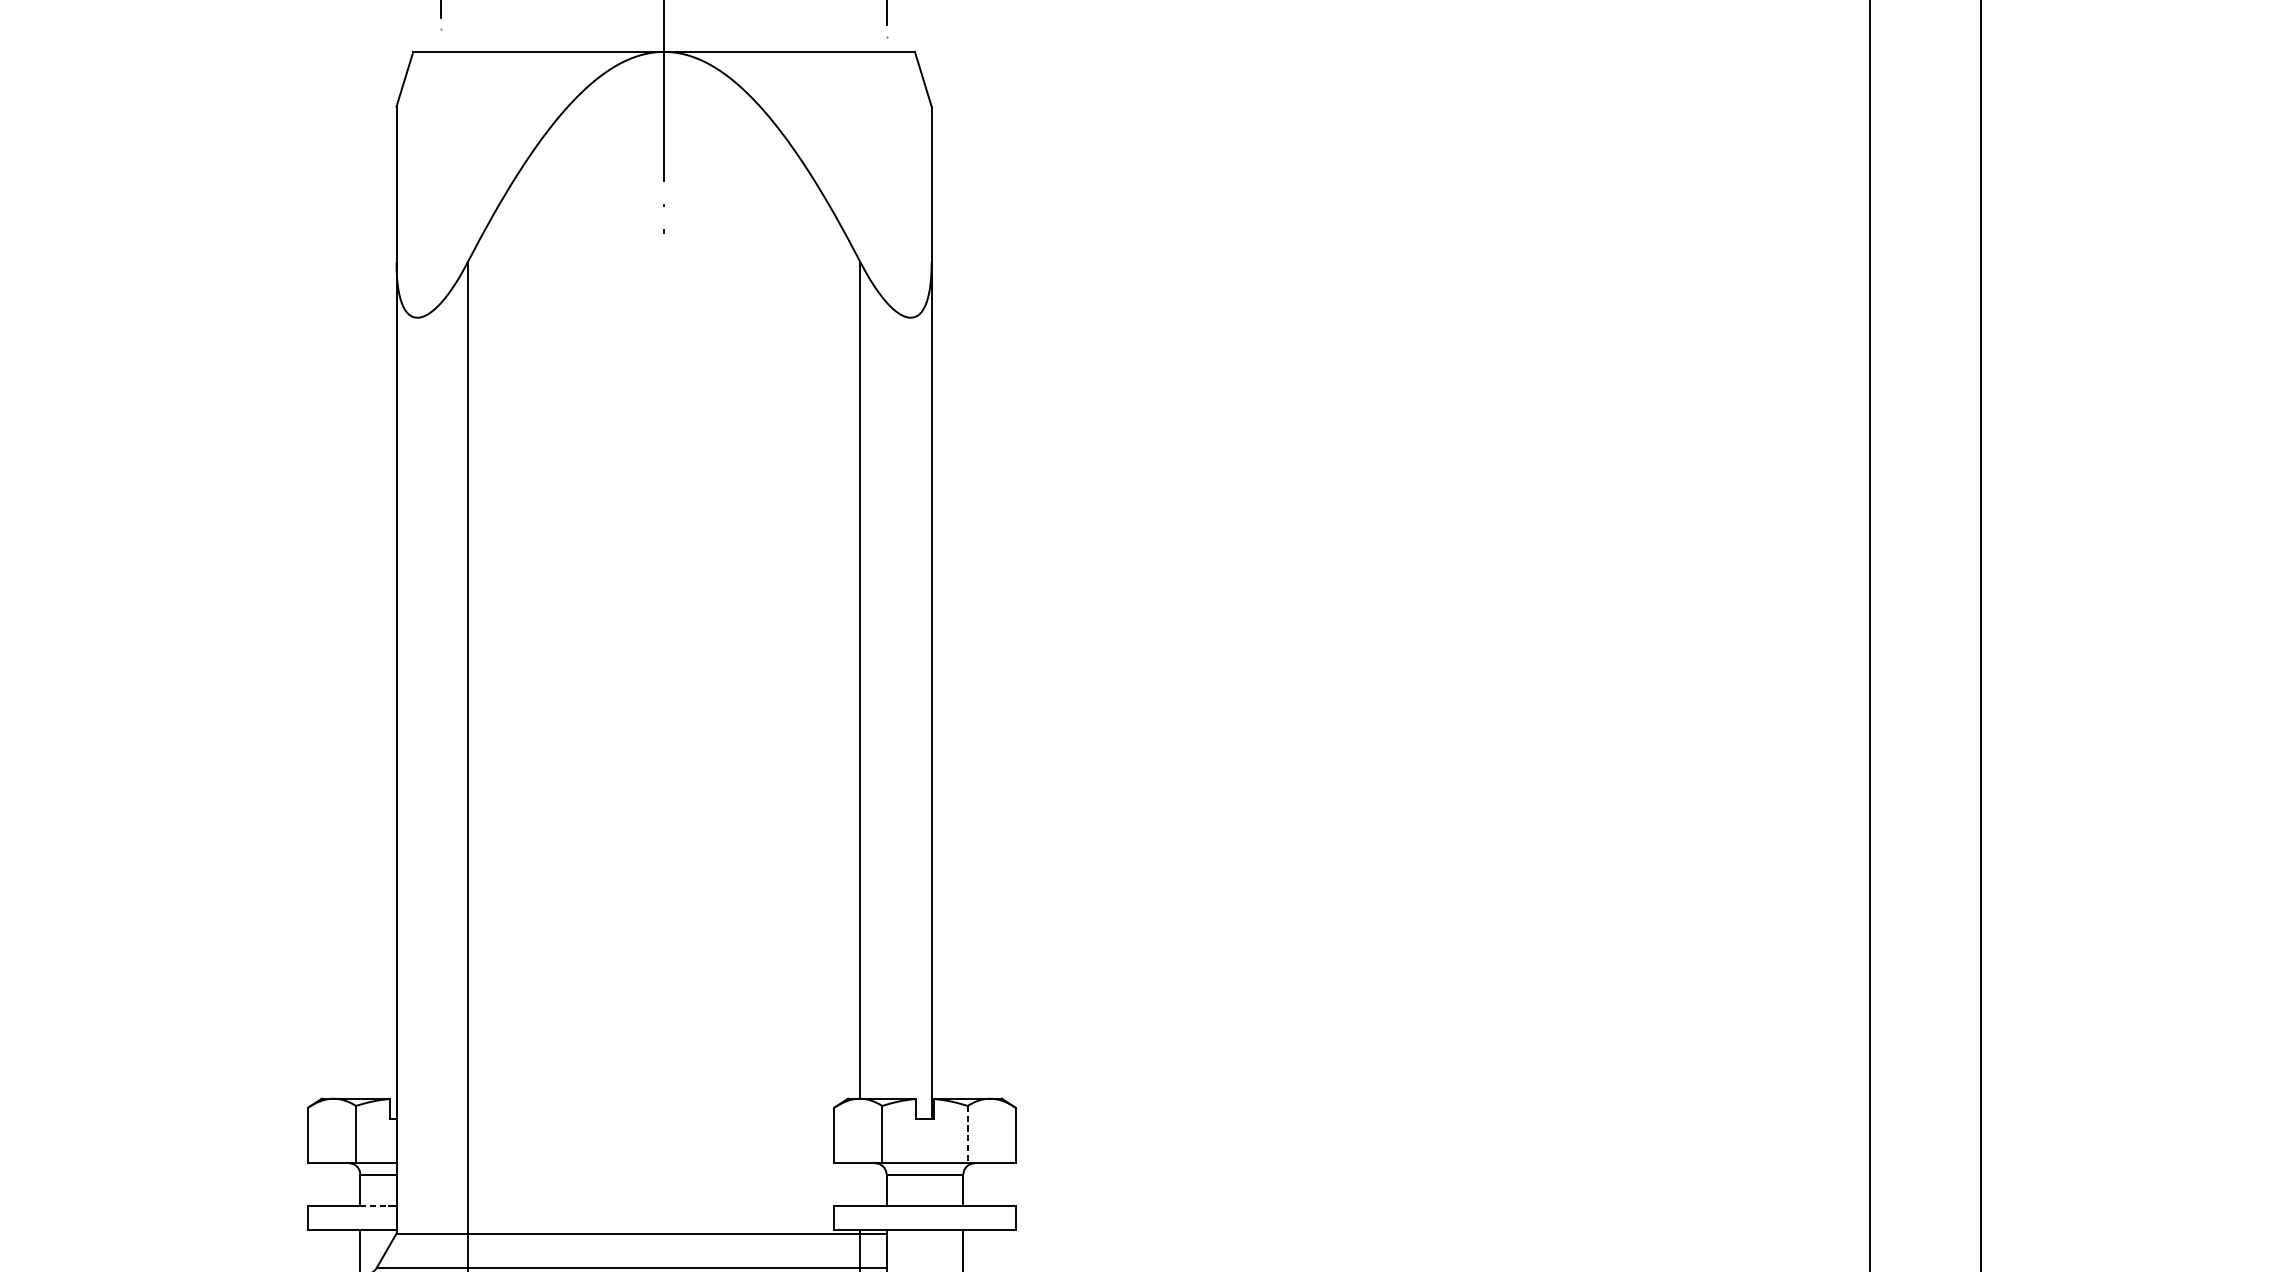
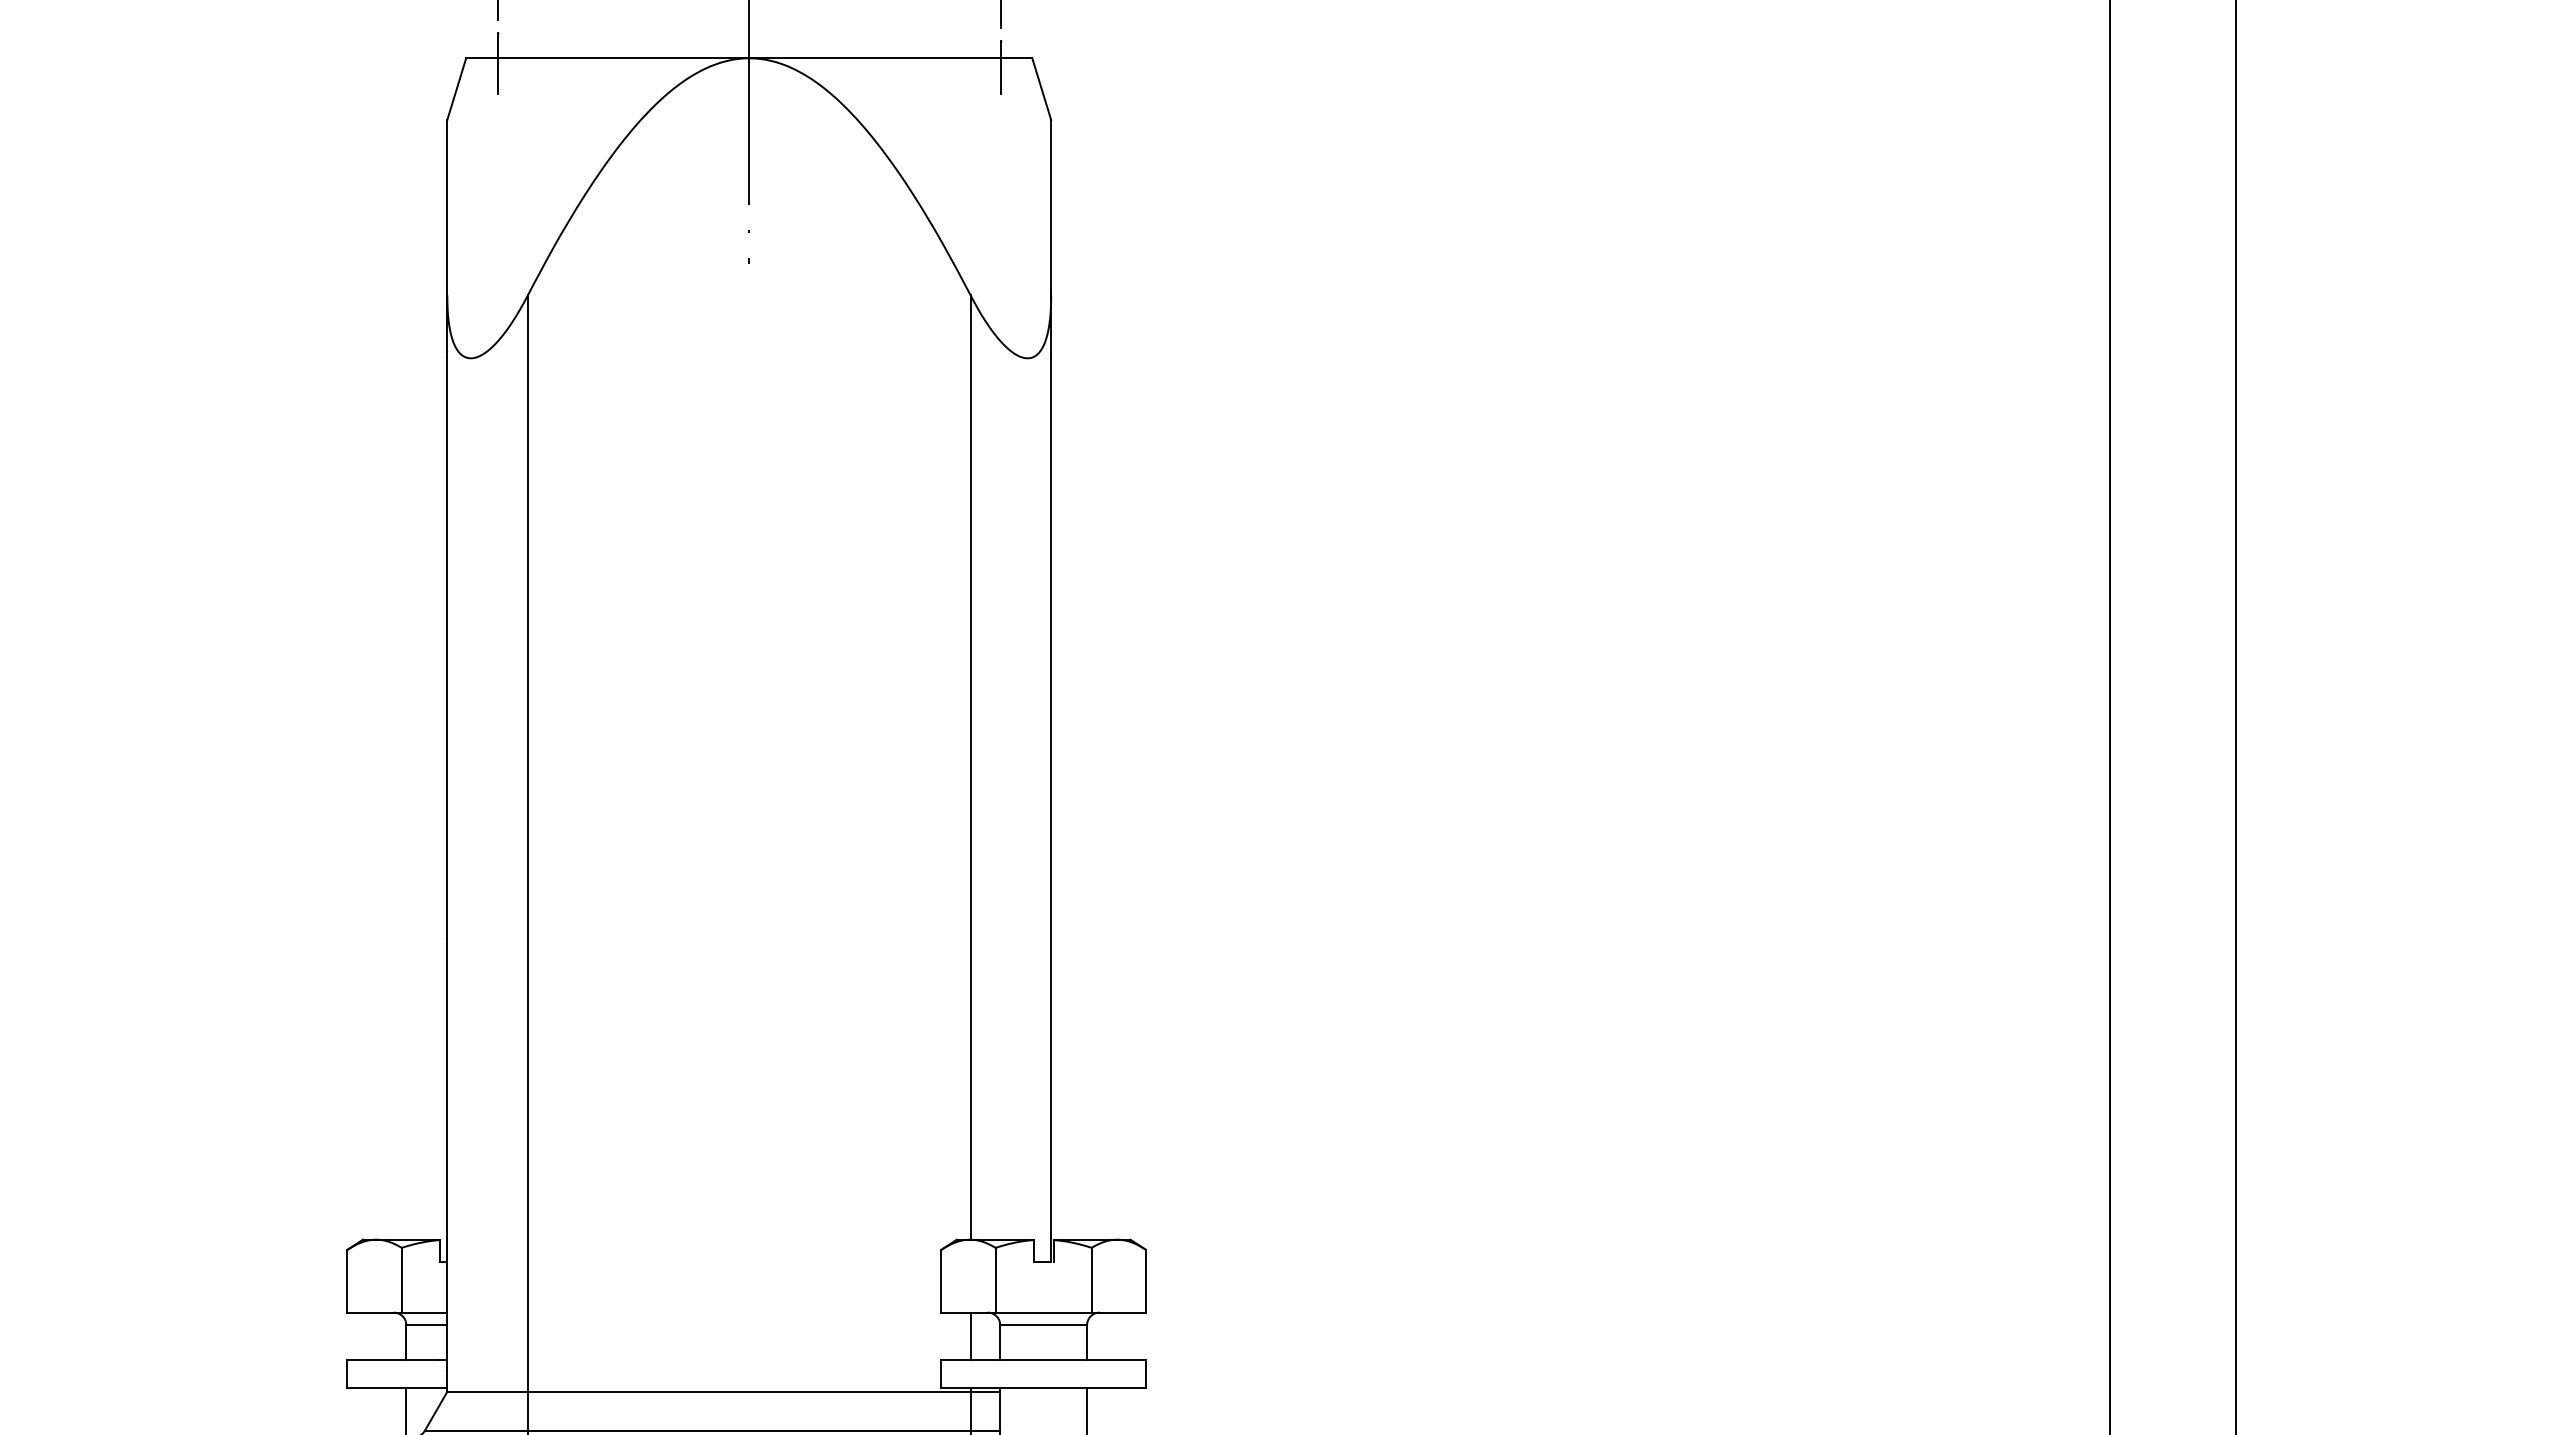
line: (441, 56) -> (497, 63), added
line: (886, 60) -> (1000, 67), added
line: (967, 1134) -> (1091, 1280), dashed -> solid
line: (860, 1184) -> (970, 1336), added
line: (375, 1205) -> (423, 1360), dashed -> solid

